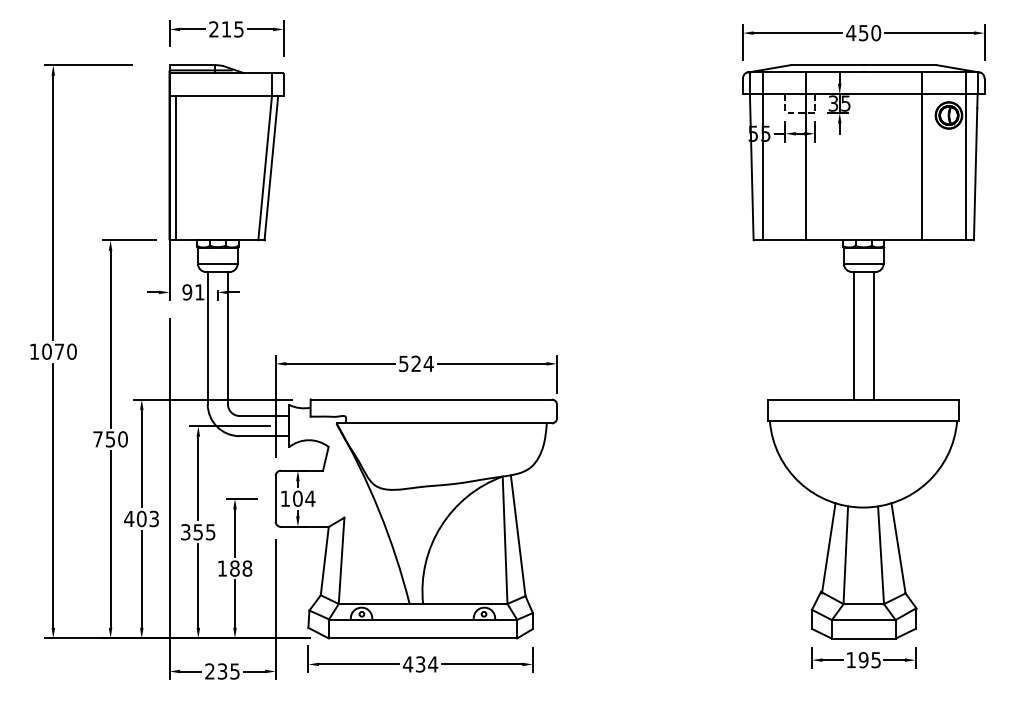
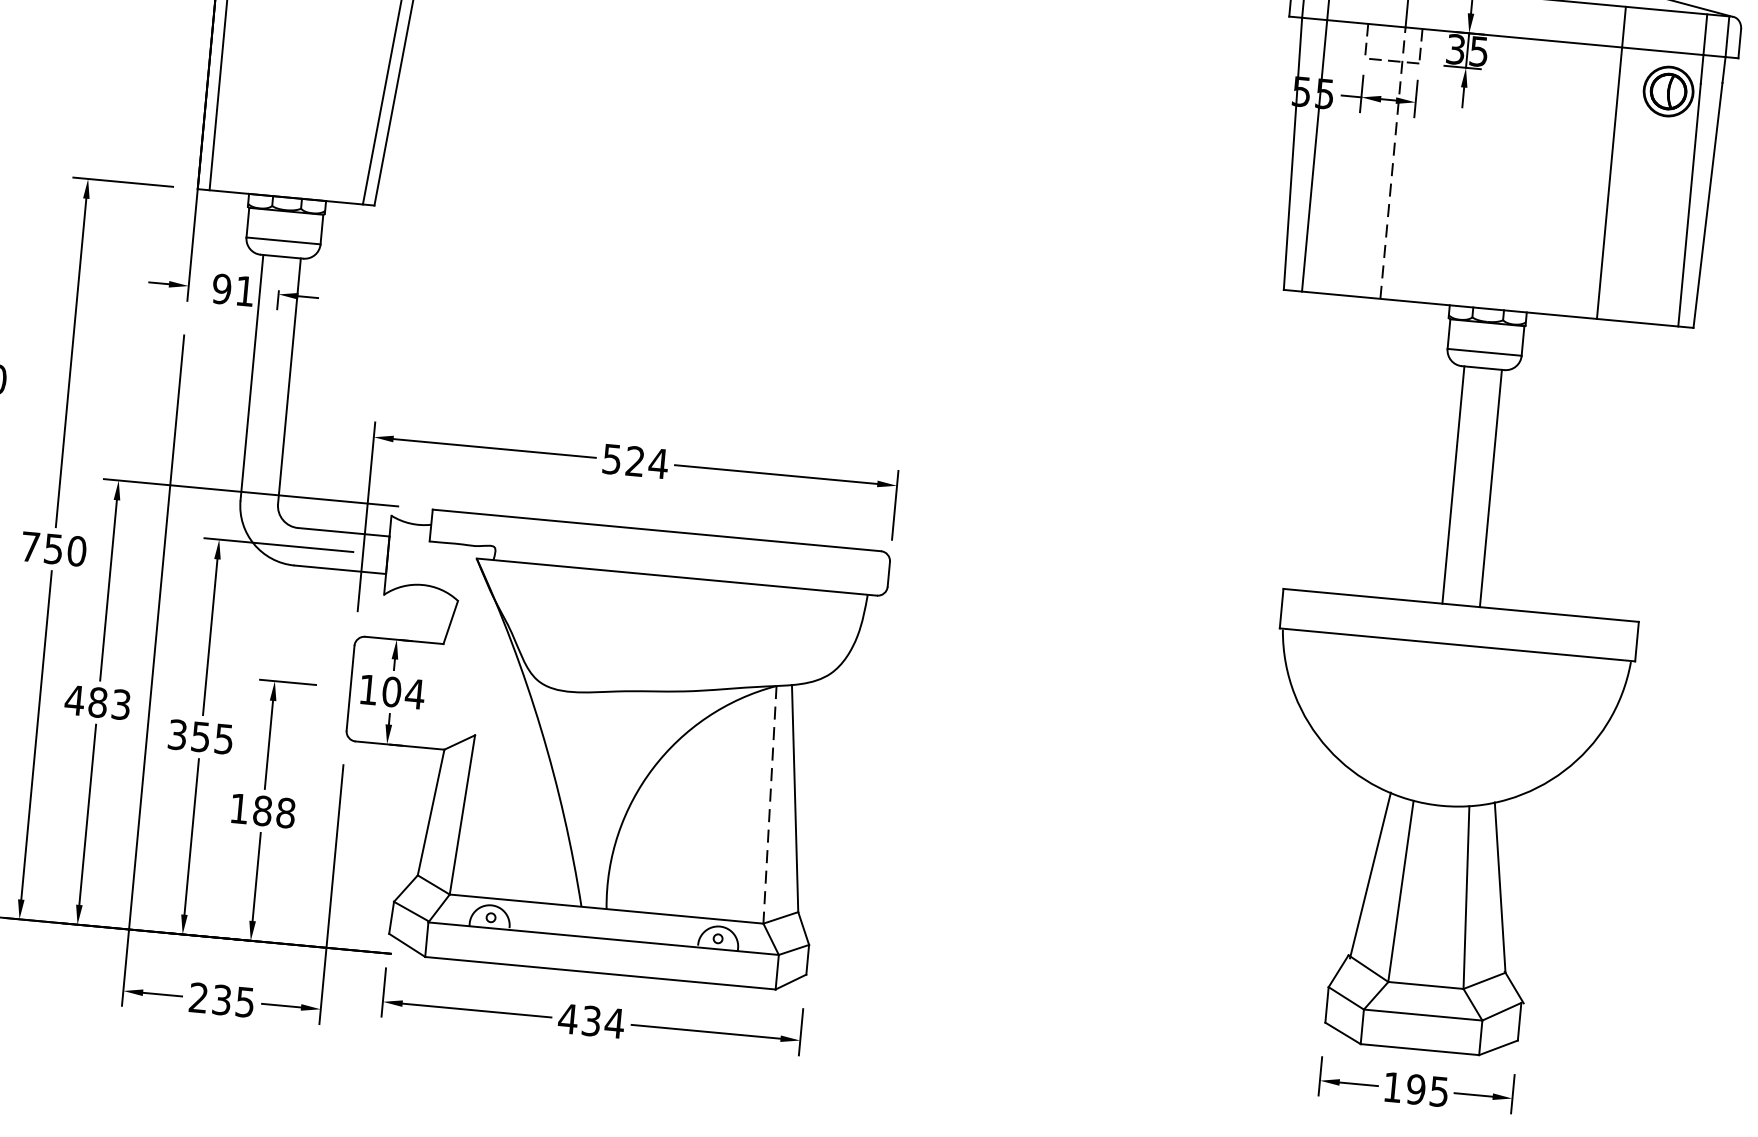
line: (805, 167) -> (1392, 163), solid -> dashed
text: (141, 518) -> (97, 701), 403 -> 483
line: (505, 540) -> (770, 805), solid -> dashed

